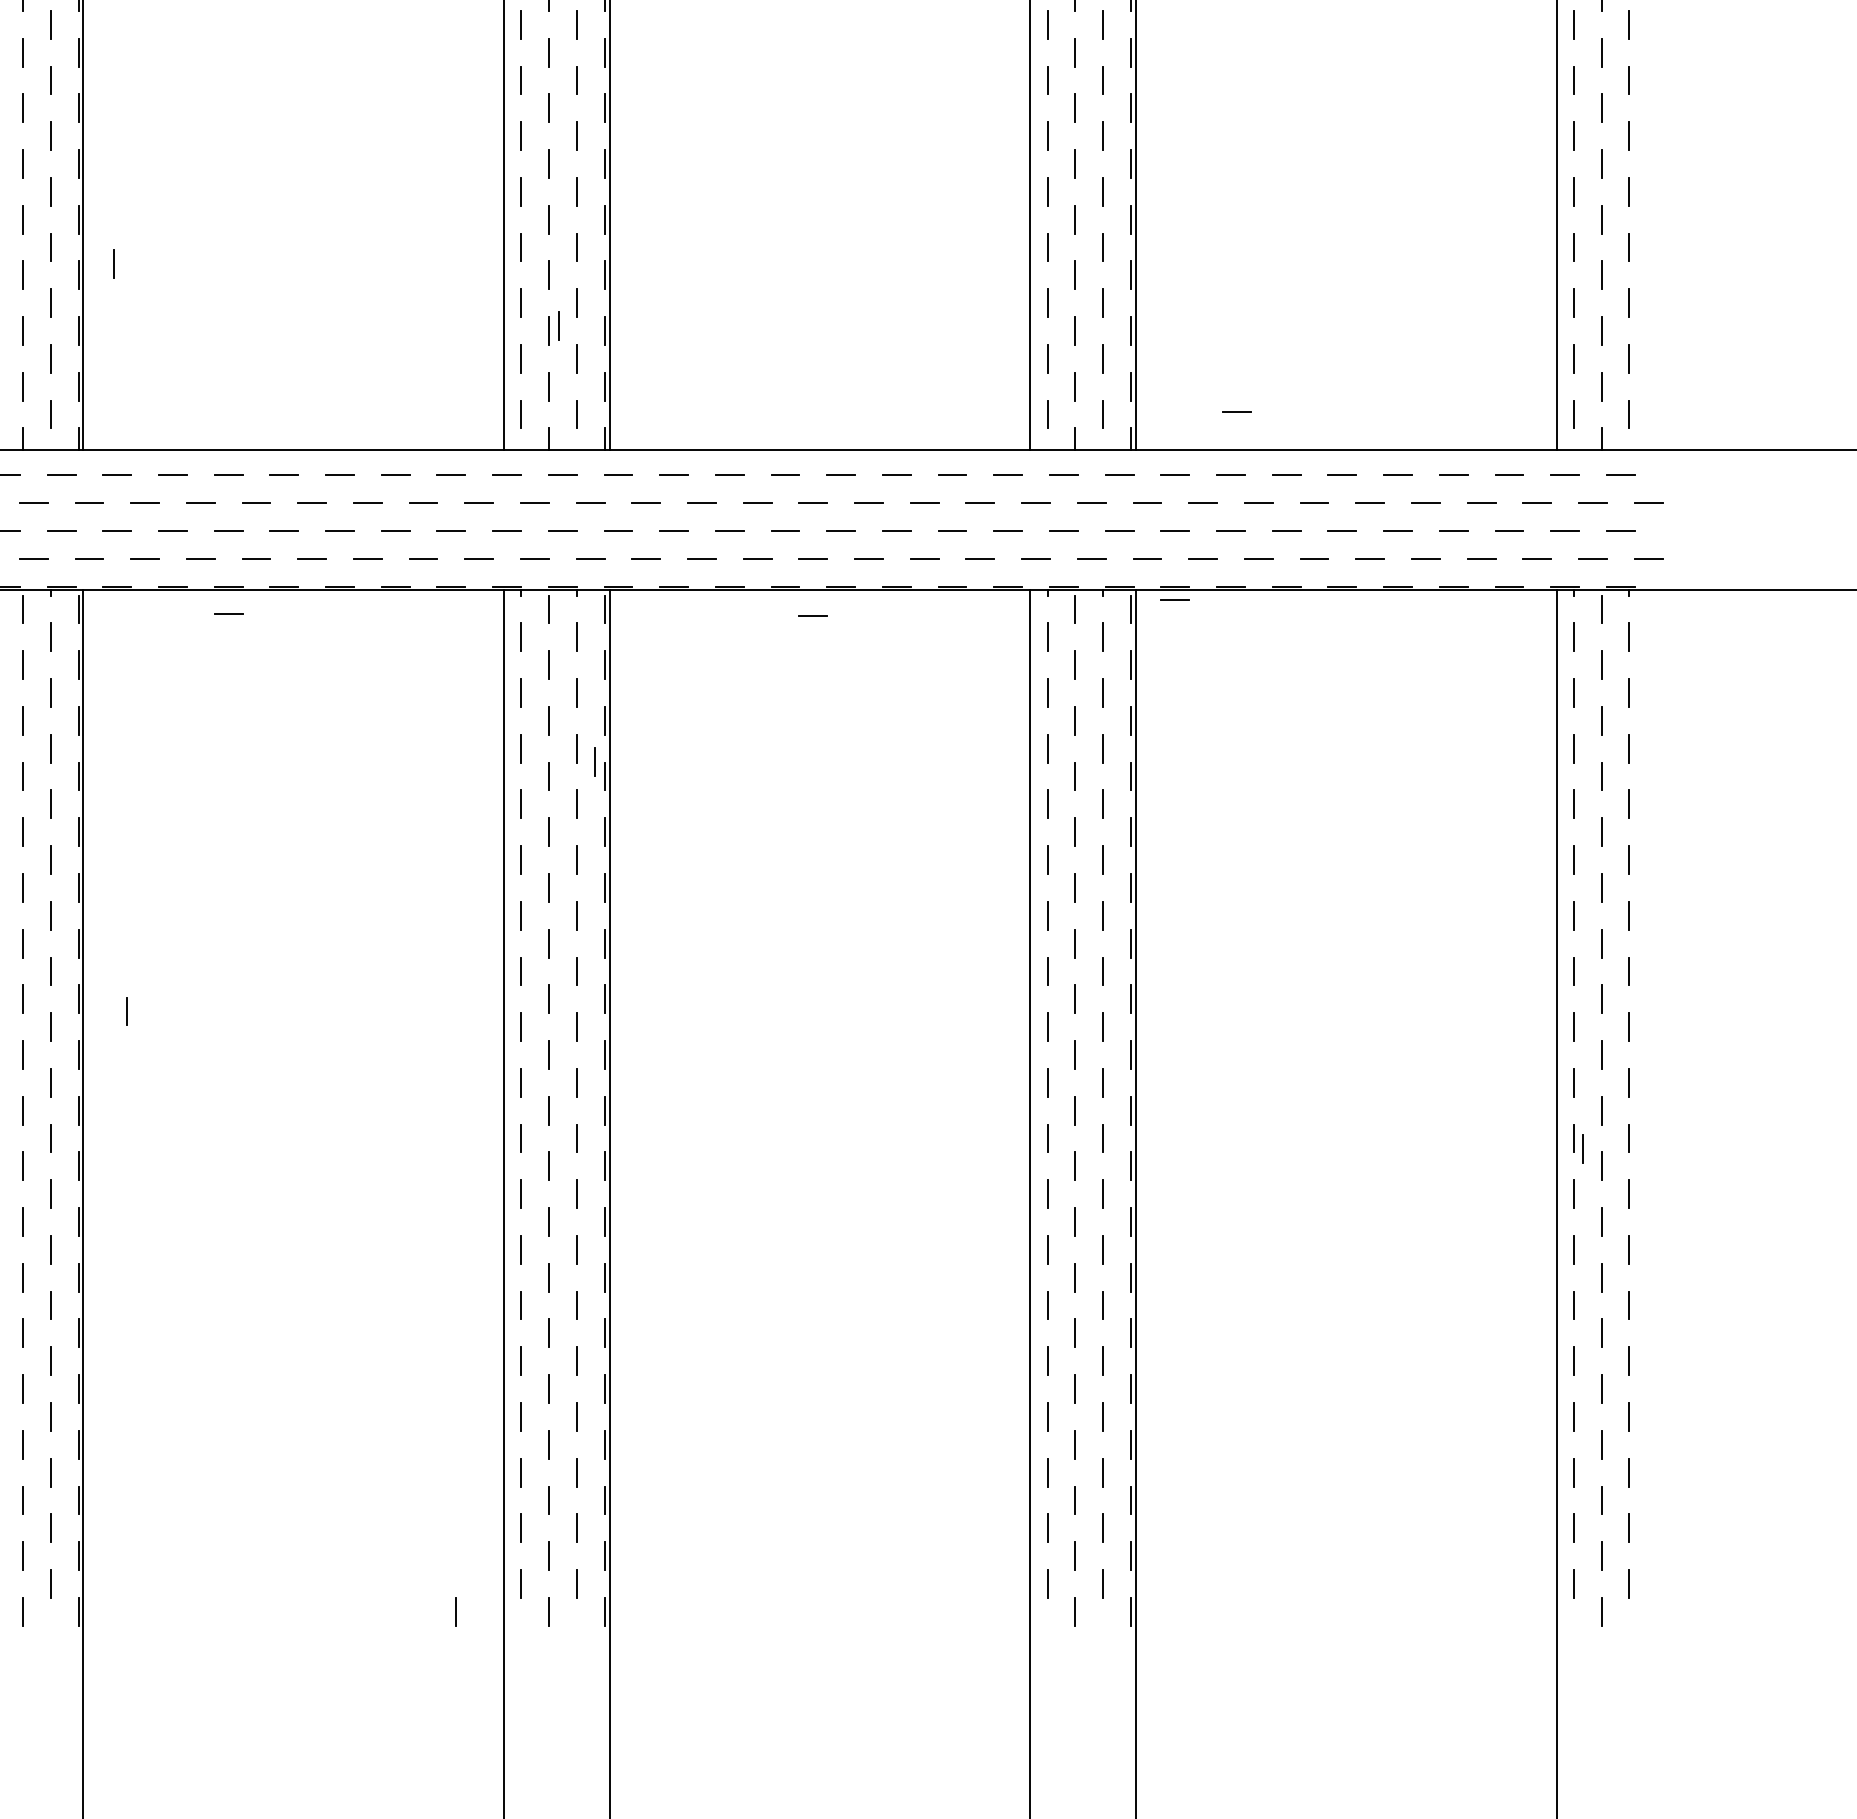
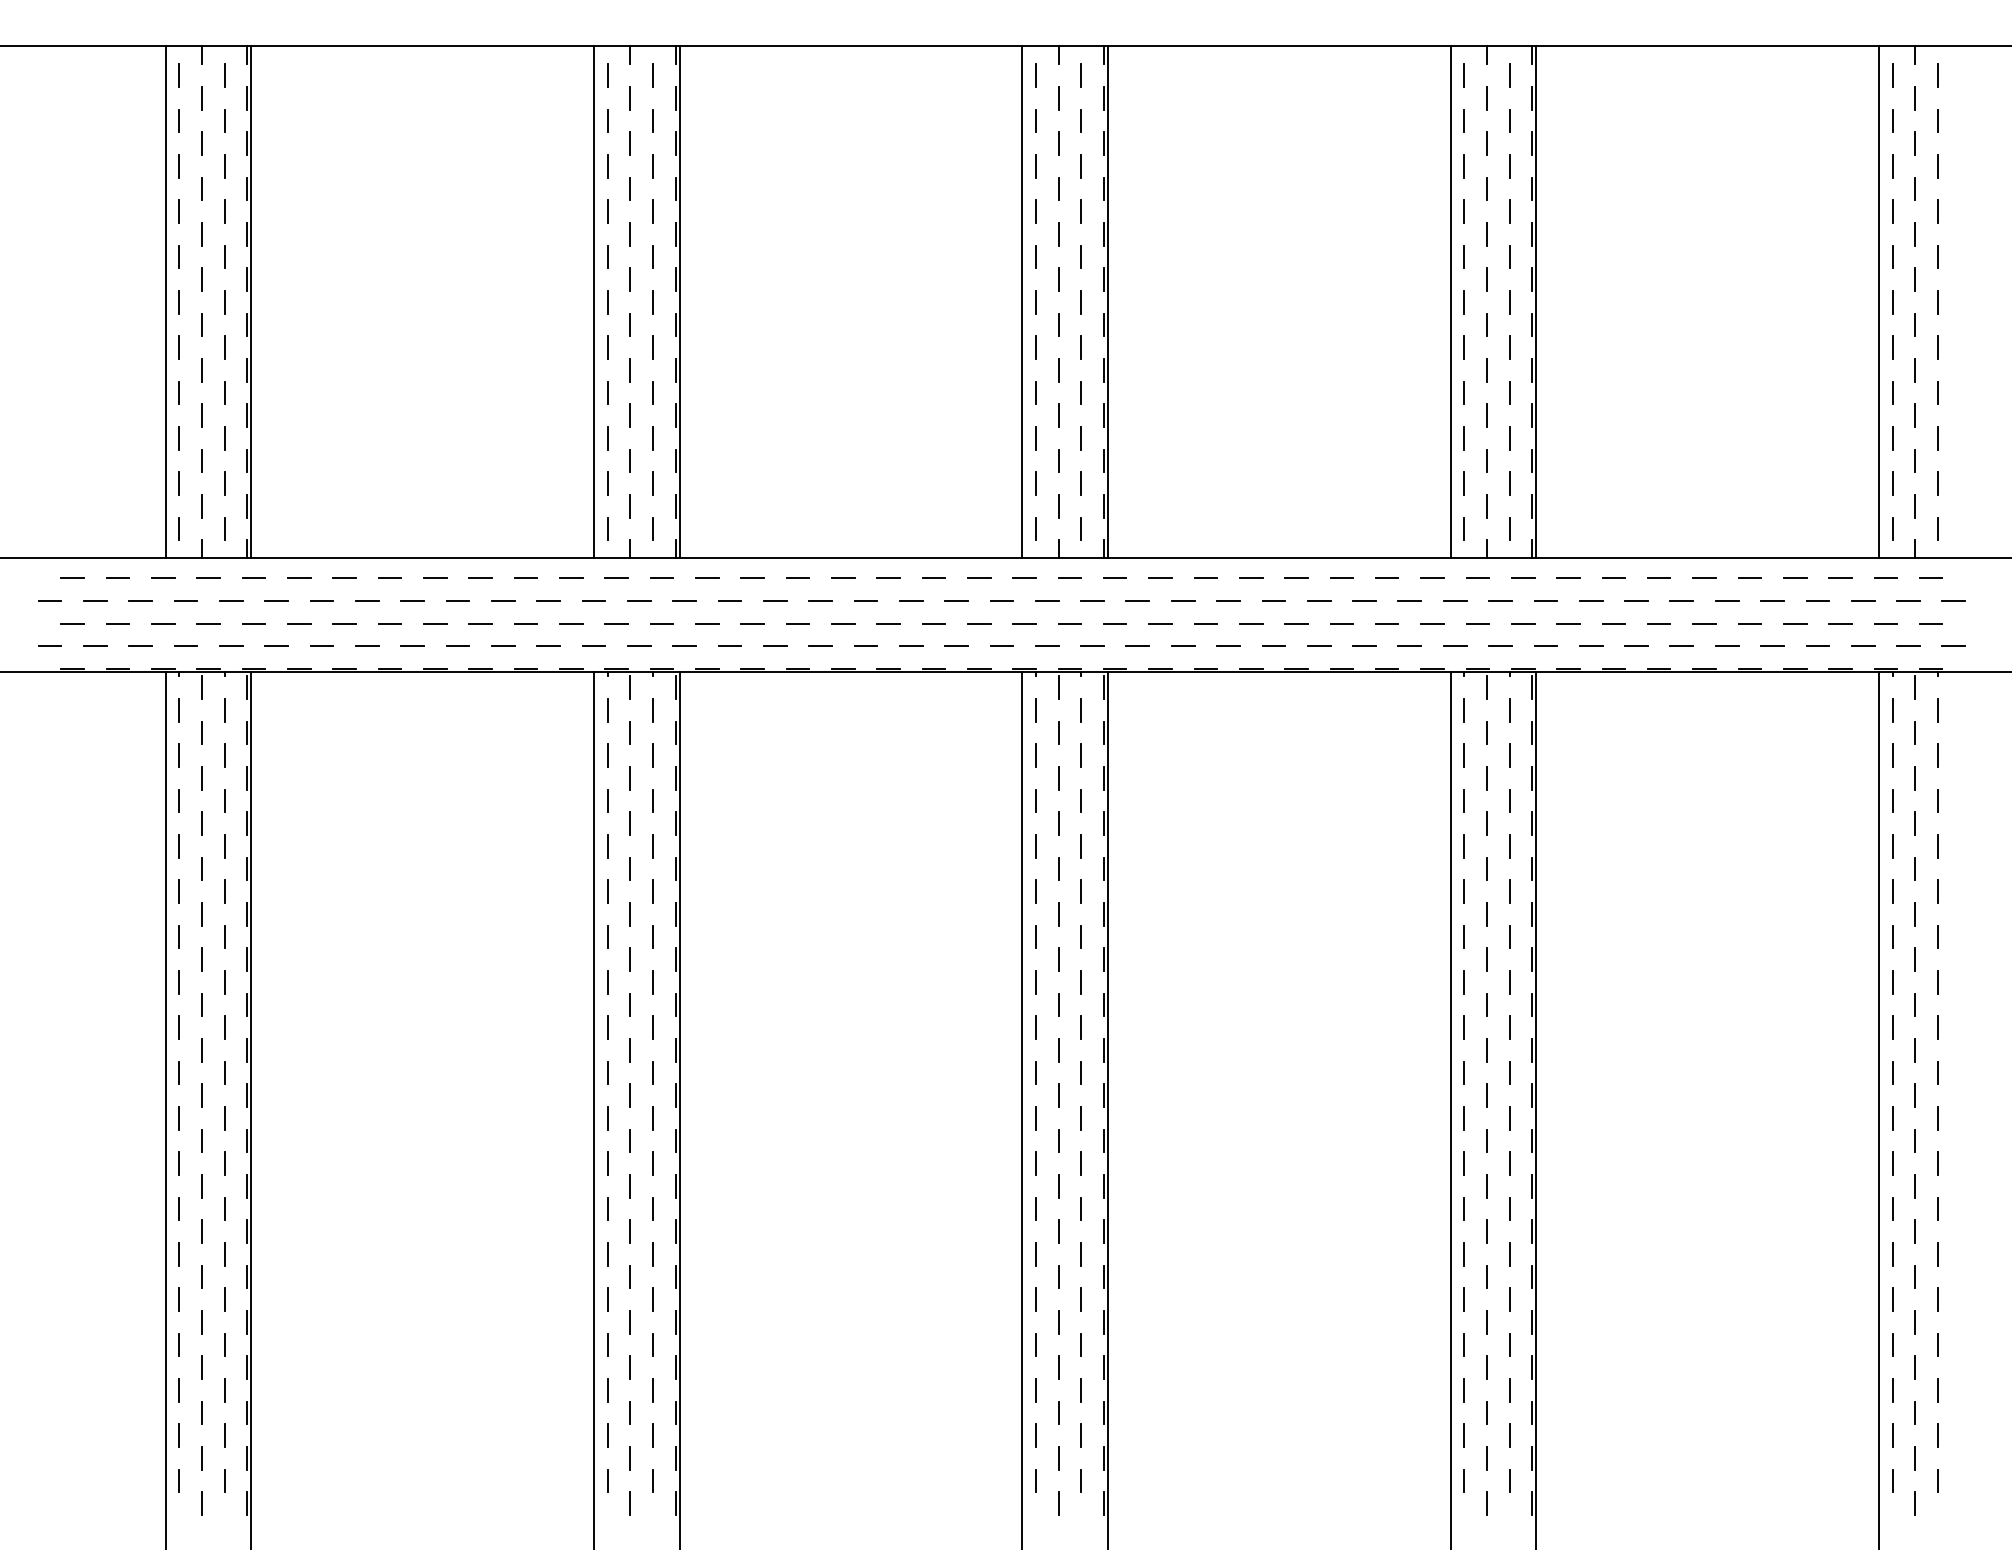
line: (112, 264) -> (703, 406), removed
line: (557, 325) -> (1065, 456), removed
line: (1236, 411) -> (1618, 526), removed
line: (1175, 599) -> (1568, 679), removed
line: (228, 614) -> (797, 691), removed
line: (812, 615) -> (1273, 692), removed
line: (594, 761) -> (1095, 811), removed
line: (126, 1011) -> (714, 1014), removed
line: (1581, 1148) -> (1899, 1126), removed
line: (455, 1611) -> (982, 1503), removed

